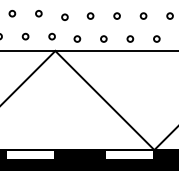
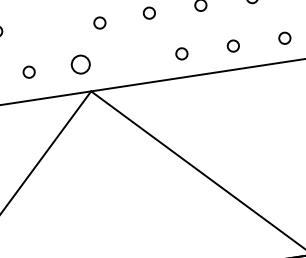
circle: (38, 13) -> (47, 23), removed
circle: (51, 36) -> (79, 64), size x1.6
circle: (77, 38) -> (130, 60), removed

